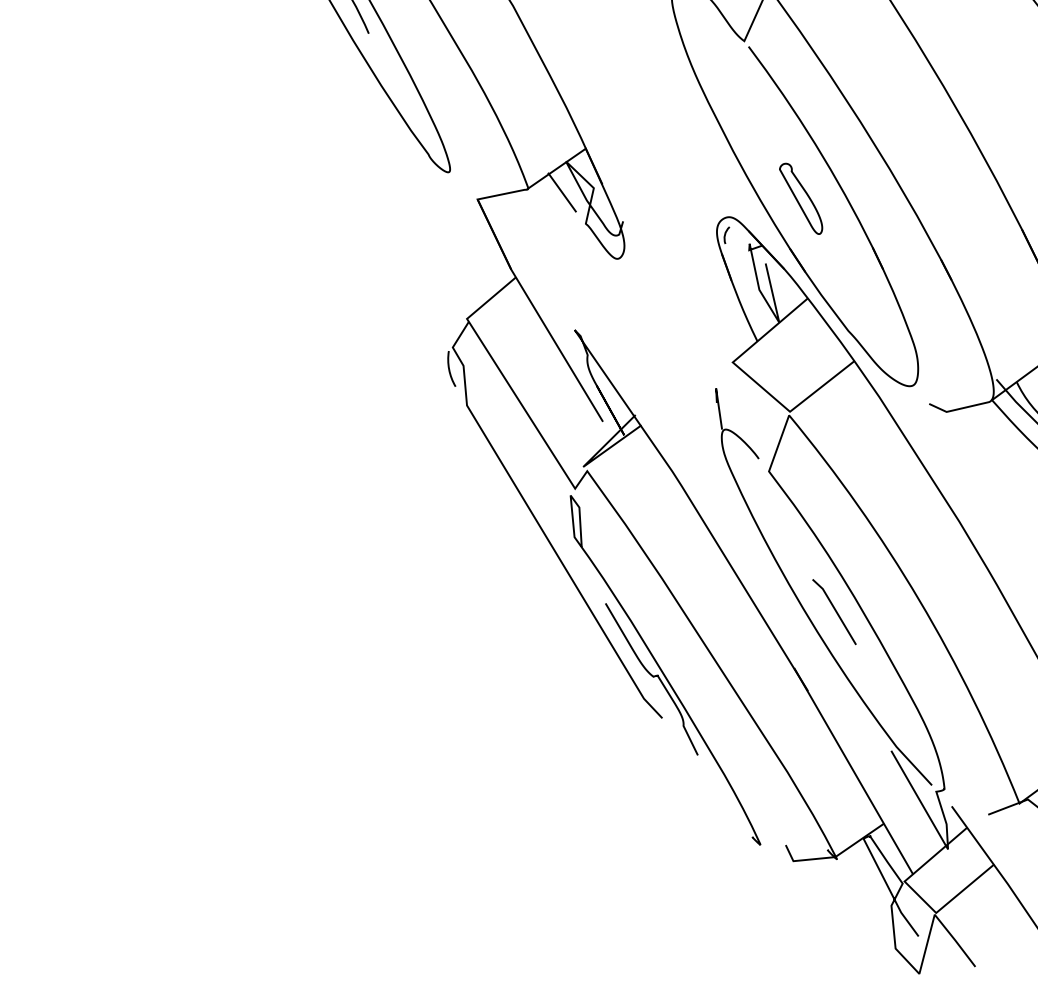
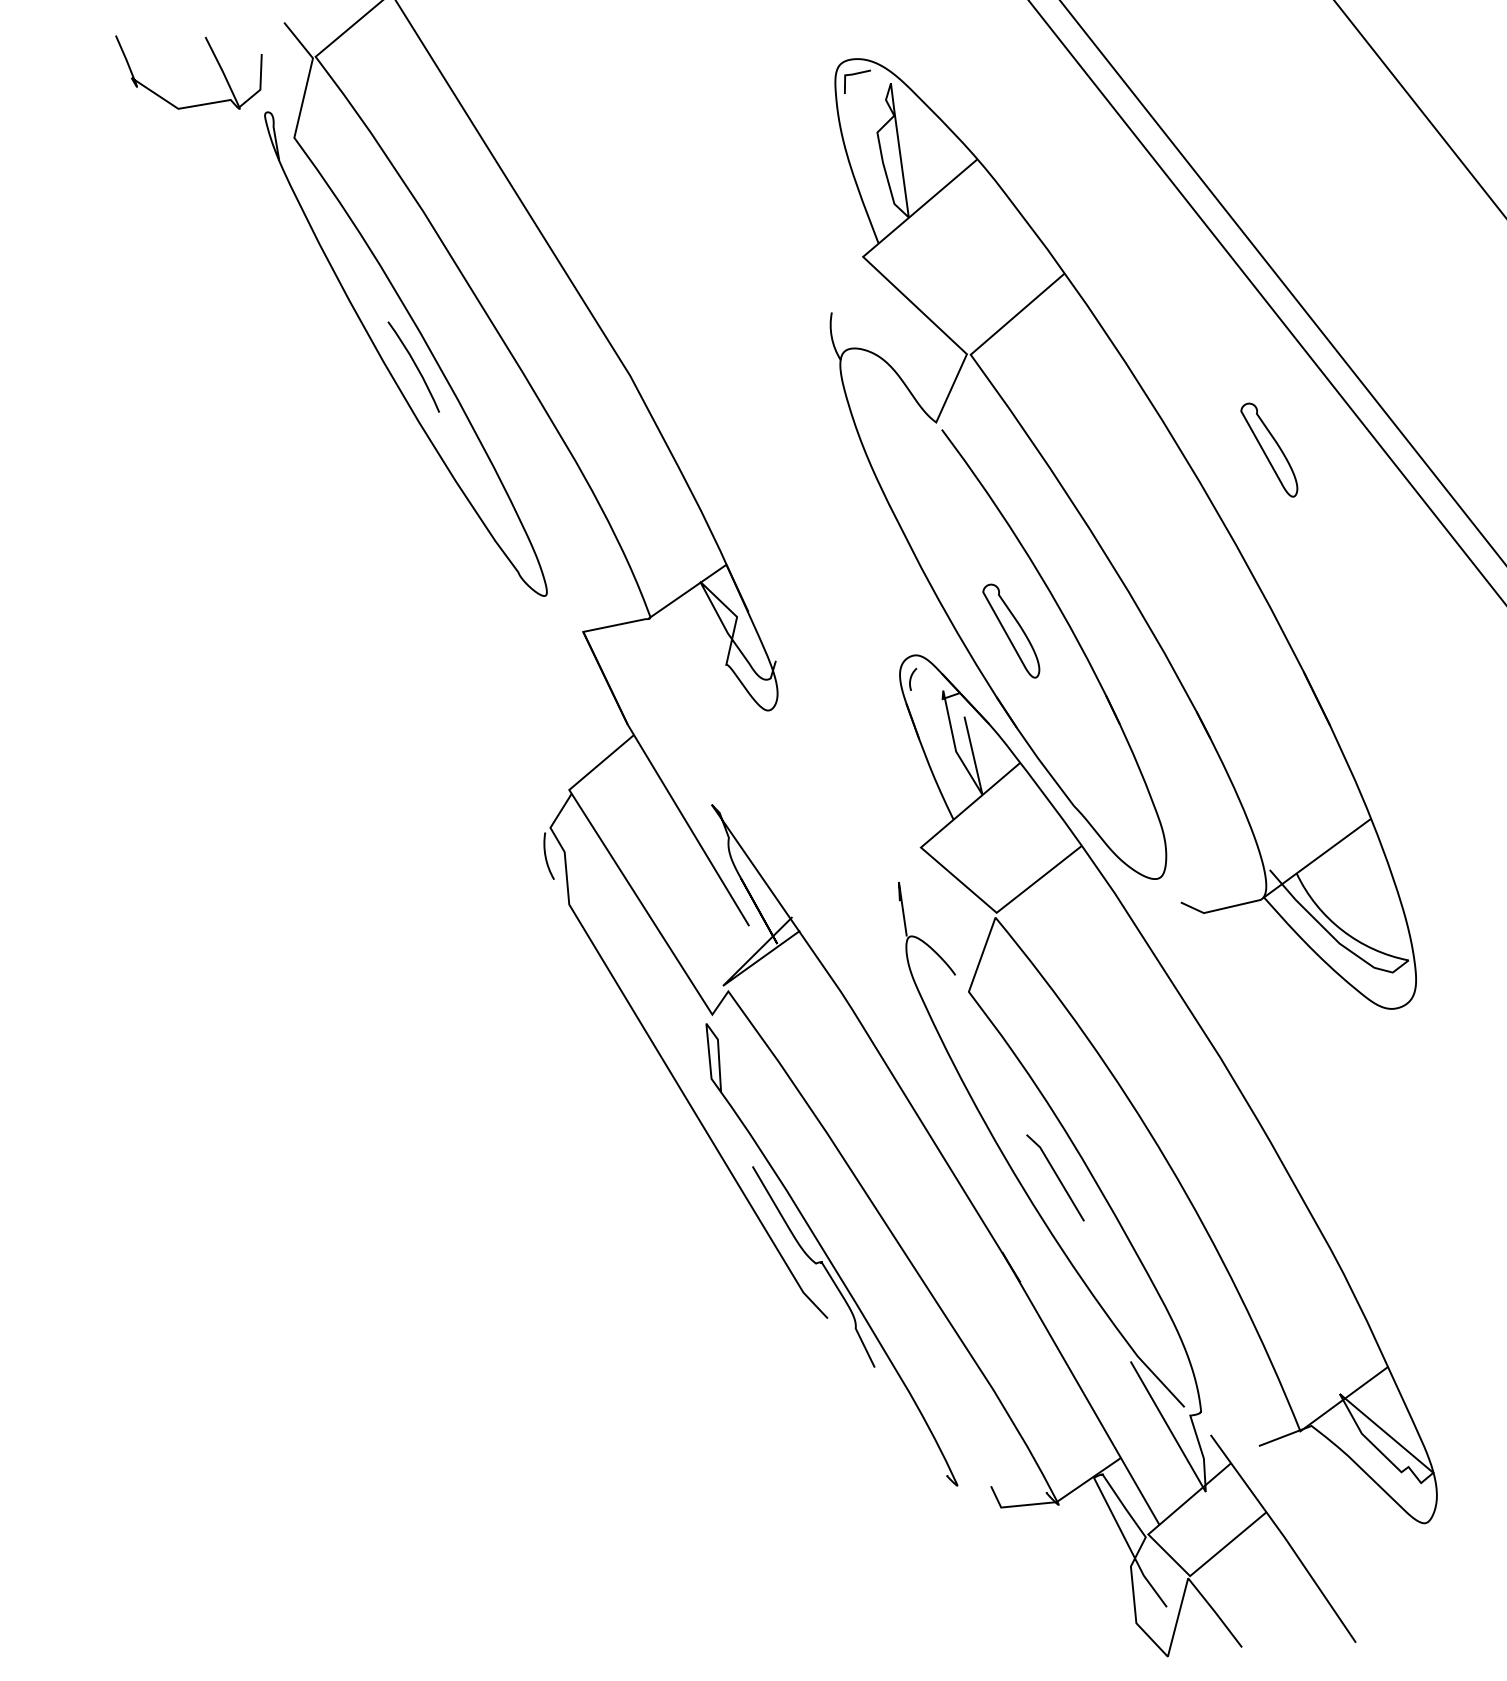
part: (996, 61) -> (1269, 449), added
line: (562, 192) -> (695, 622), removed

